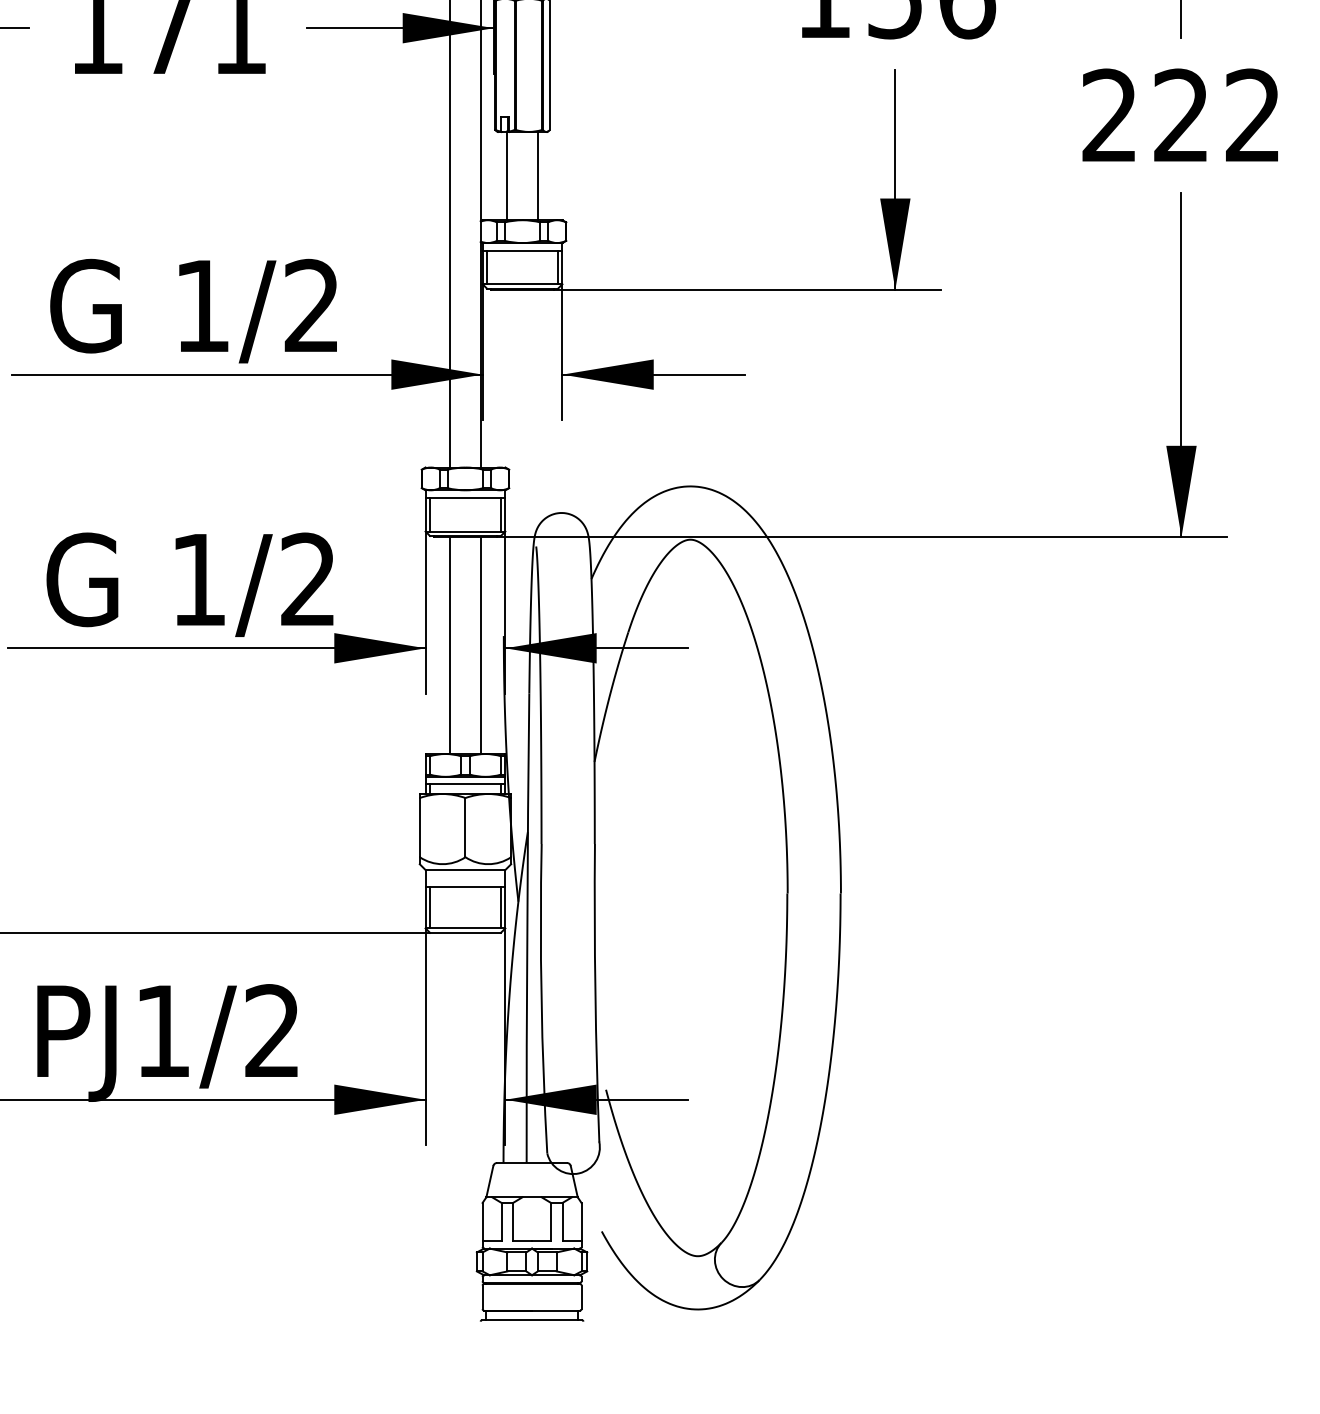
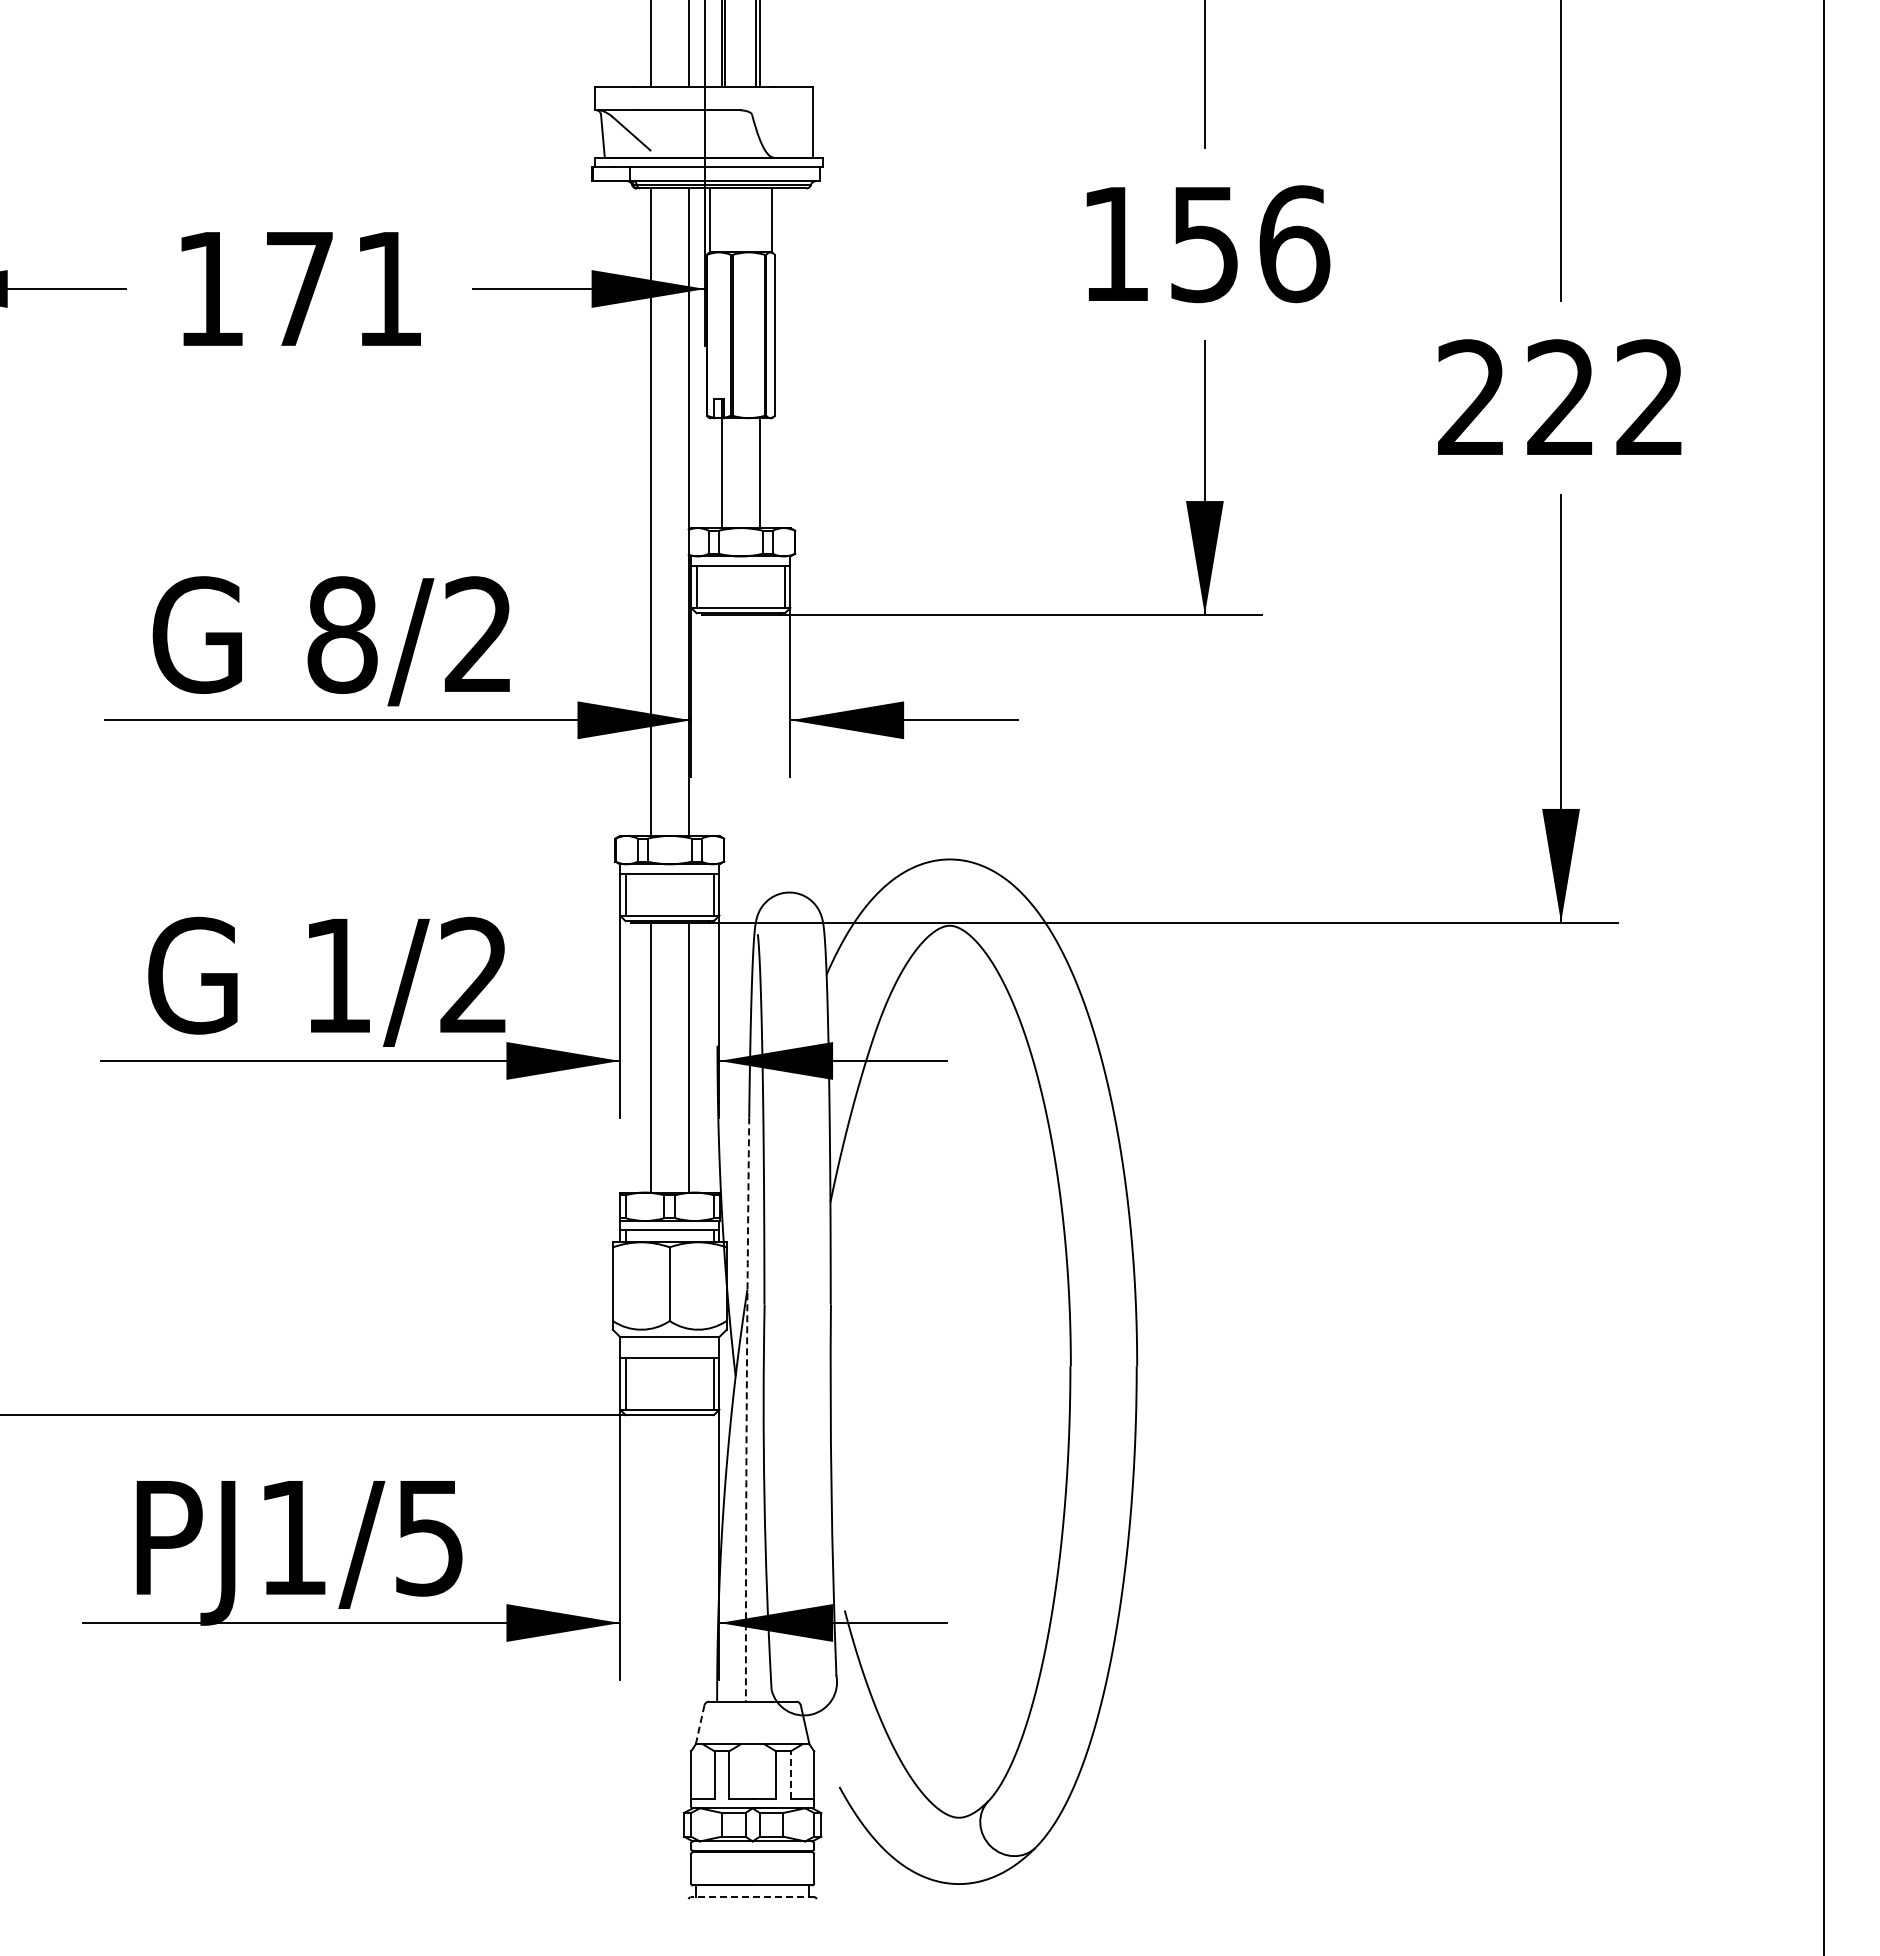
text: (202, 305) -> (342, 634), 1/2 -> 8/2
arc: (527, 928) -> (746, 1409), solid -> dashed
text: (271, 1031) -> (428, 1537), PJ1/2 -> PJ1/5
line: (490, 1181) -> (700, 1724), solid -> dashed
line: (562, 1222) -> (790, 1775), solid -> dashed
line: (531, 1320) -> (752, 1897), solid -> dashed

